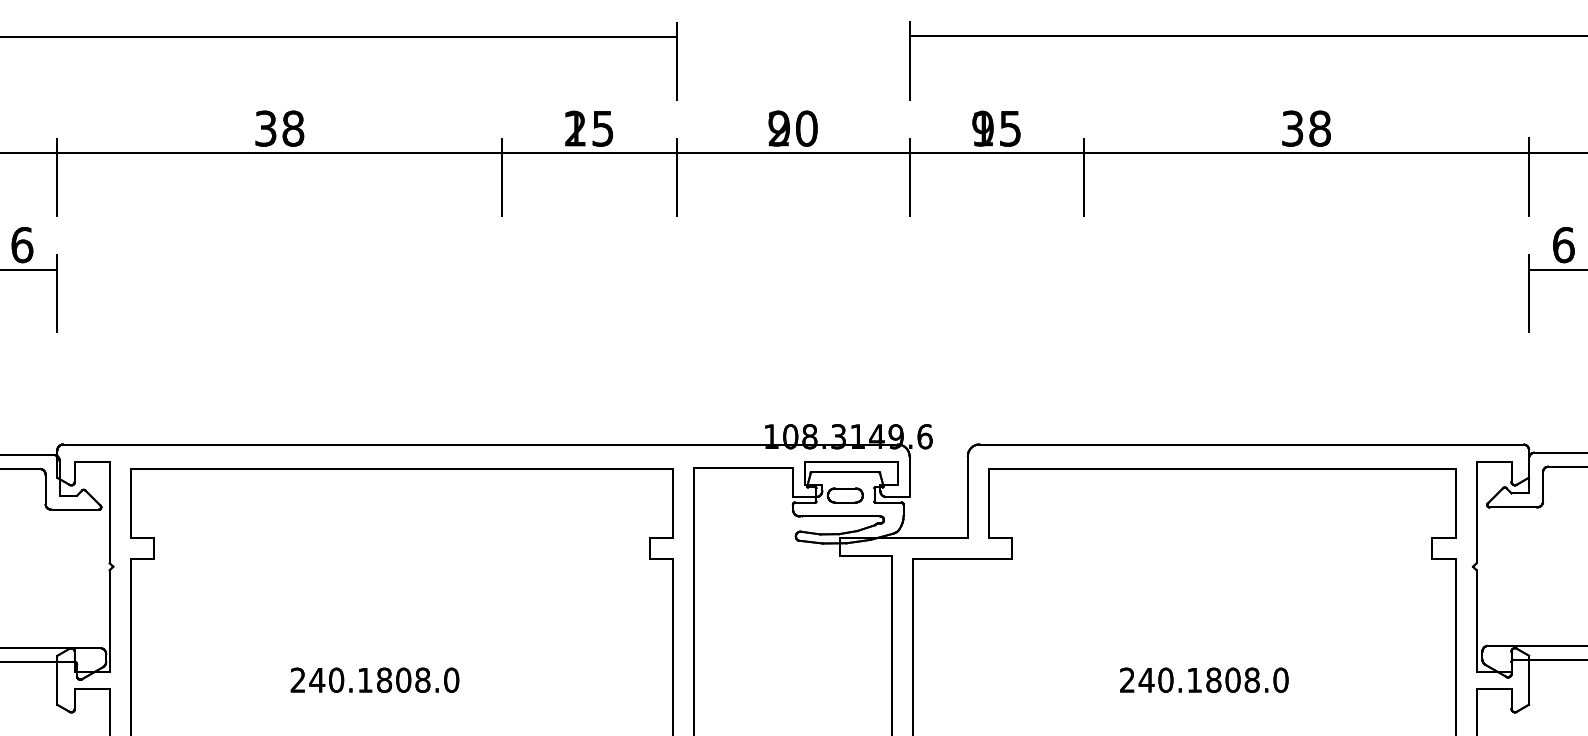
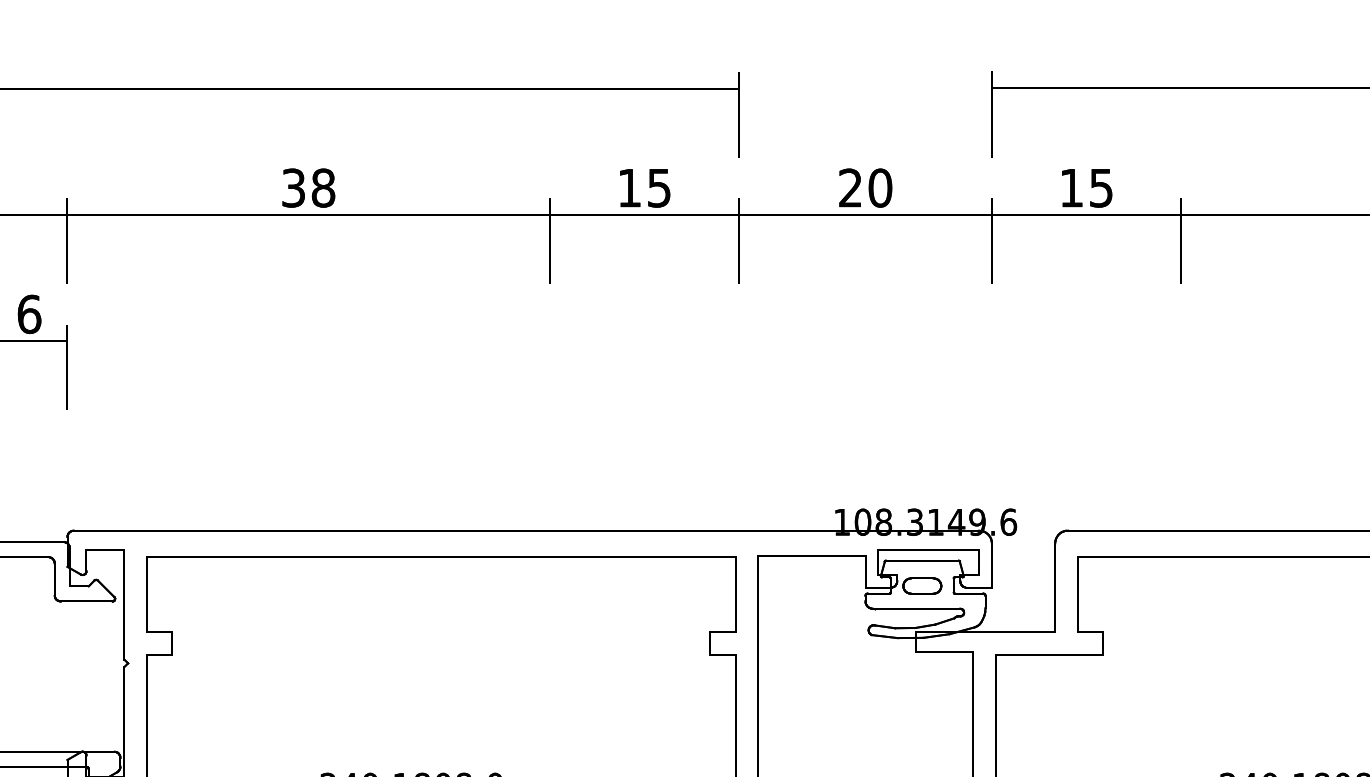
text: (575, 128) -> (629, 187), 25 -> 15
text: (779, 128) -> (850, 187), 90 -> 20
text: (982, 128) -> (1071, 187), 95 -> 15

